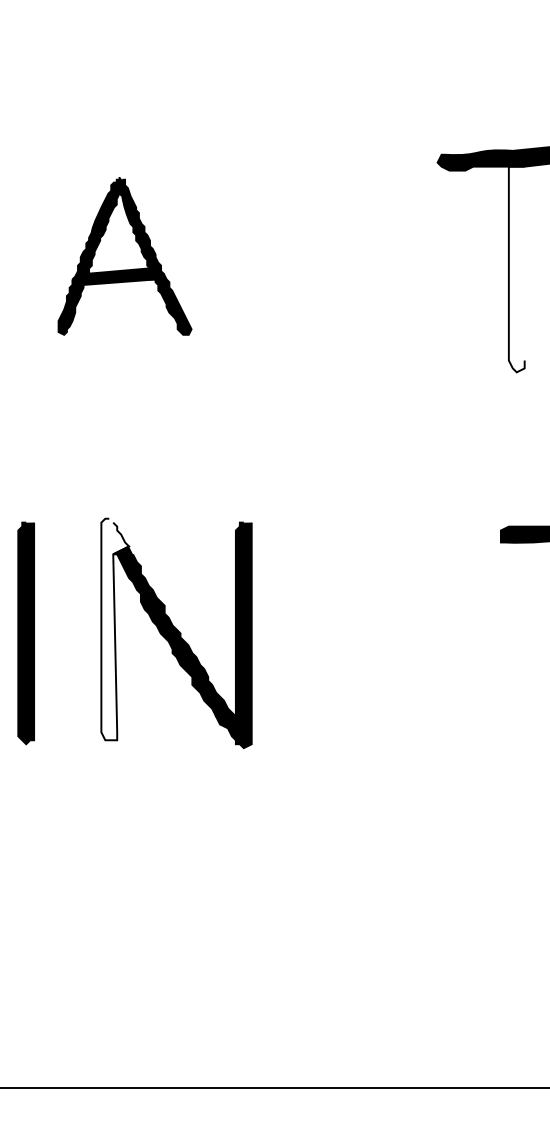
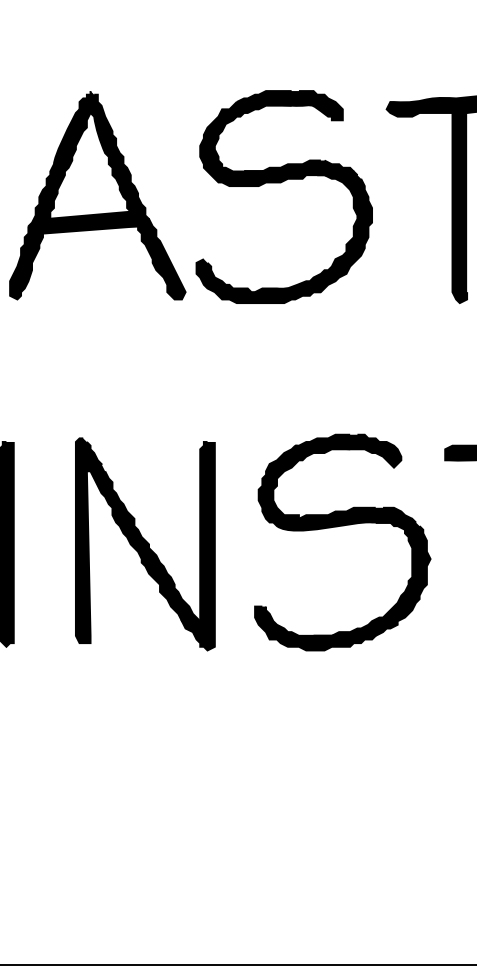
part: (323, 242) -> (281, 183), added
part: (124, 256) -> (97, 196), size x1.43
fill: (516, 269) -> (459, 208), added
part: (388, 614) -> (341, 526), added
fill: (115, 629) -> (88, 540), added

